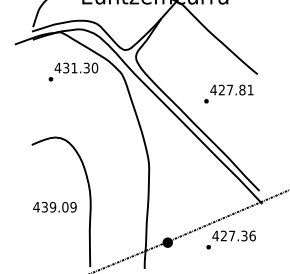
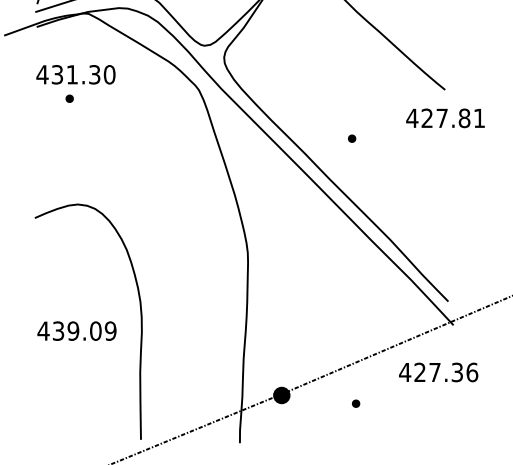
text: (76, 67) -> (76, 73), moved
text: (231, 89) -> (444, 117), moved
text: (233, 235) -> (437, 371), moved

